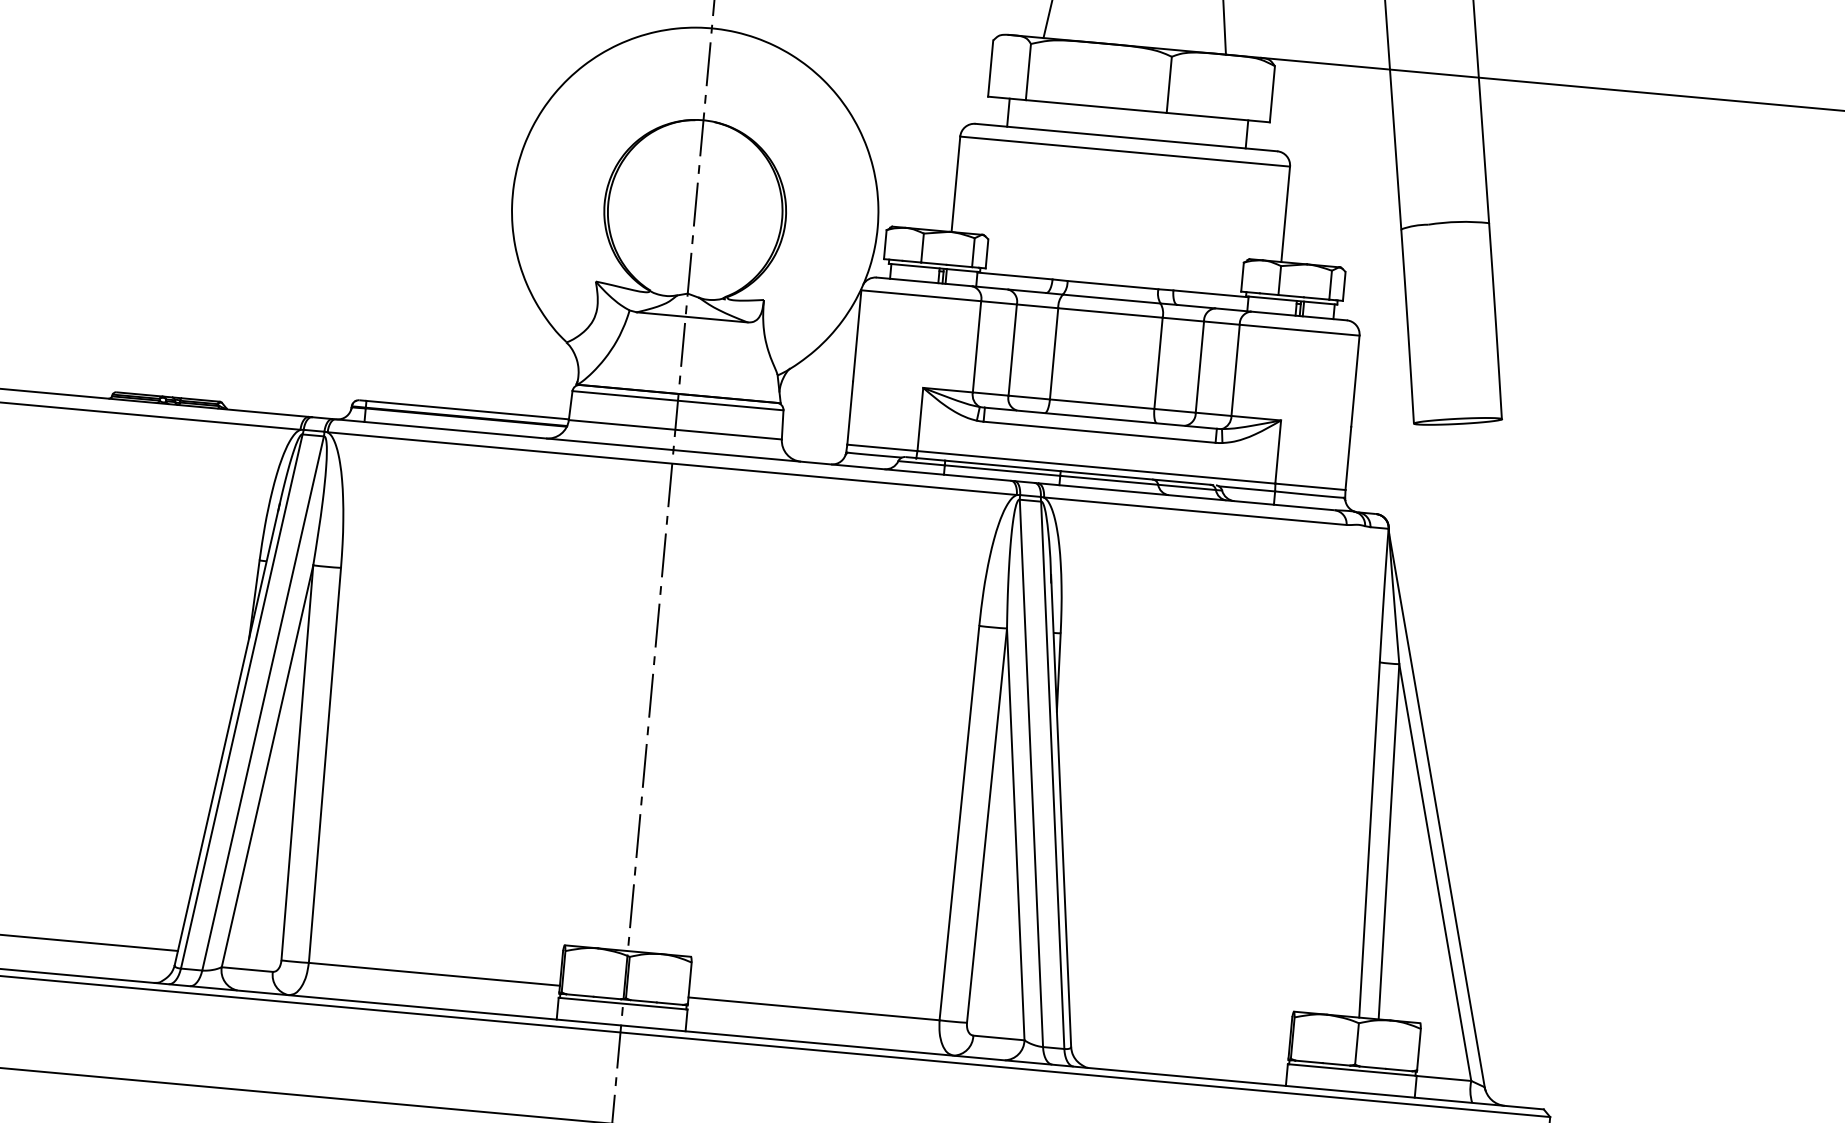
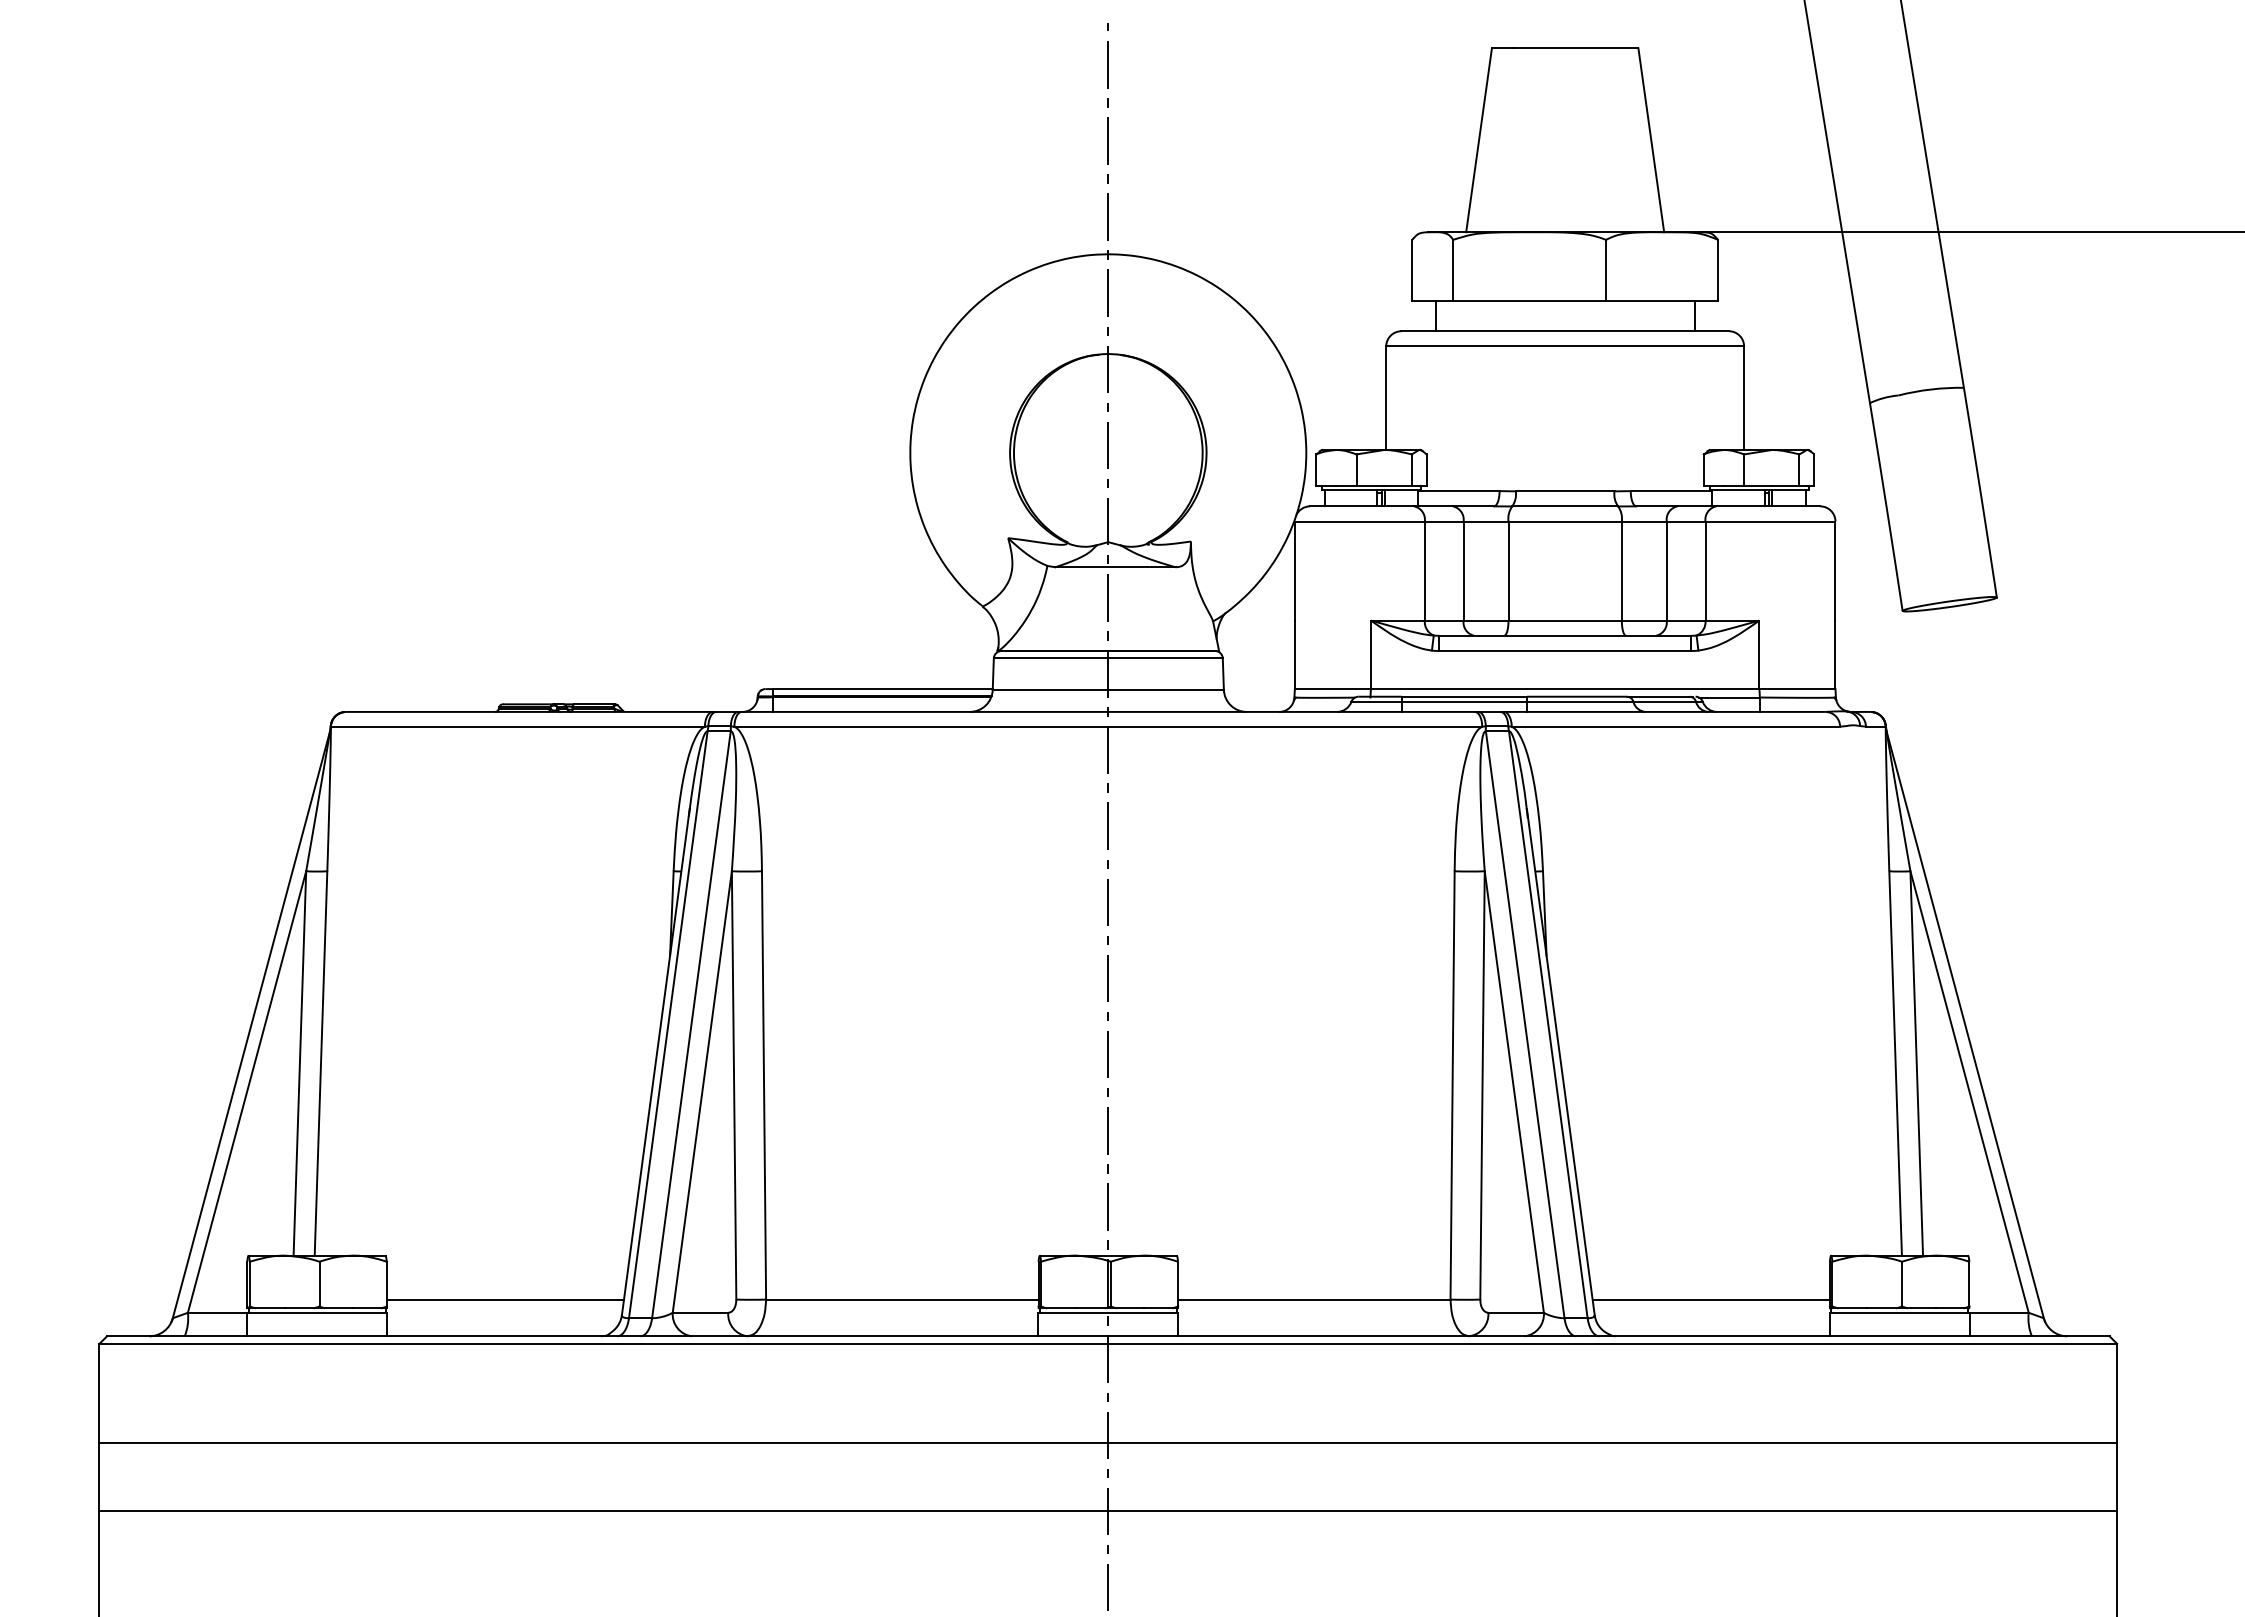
line: (1179, 1042) -> (1710, 1299), added

